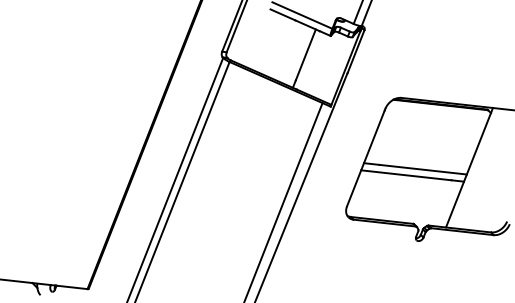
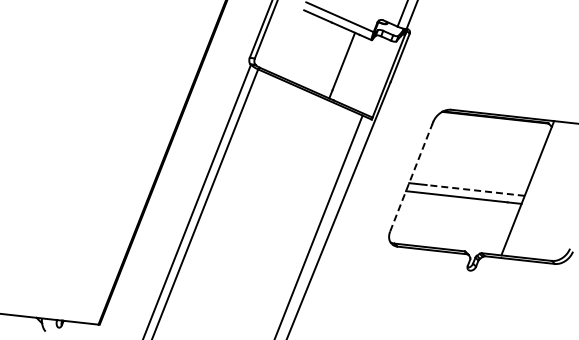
line: (366, 158) -> (411, 177), solid -> dashed
line: (423, 169) -> (475, 190), solid -> dashed

